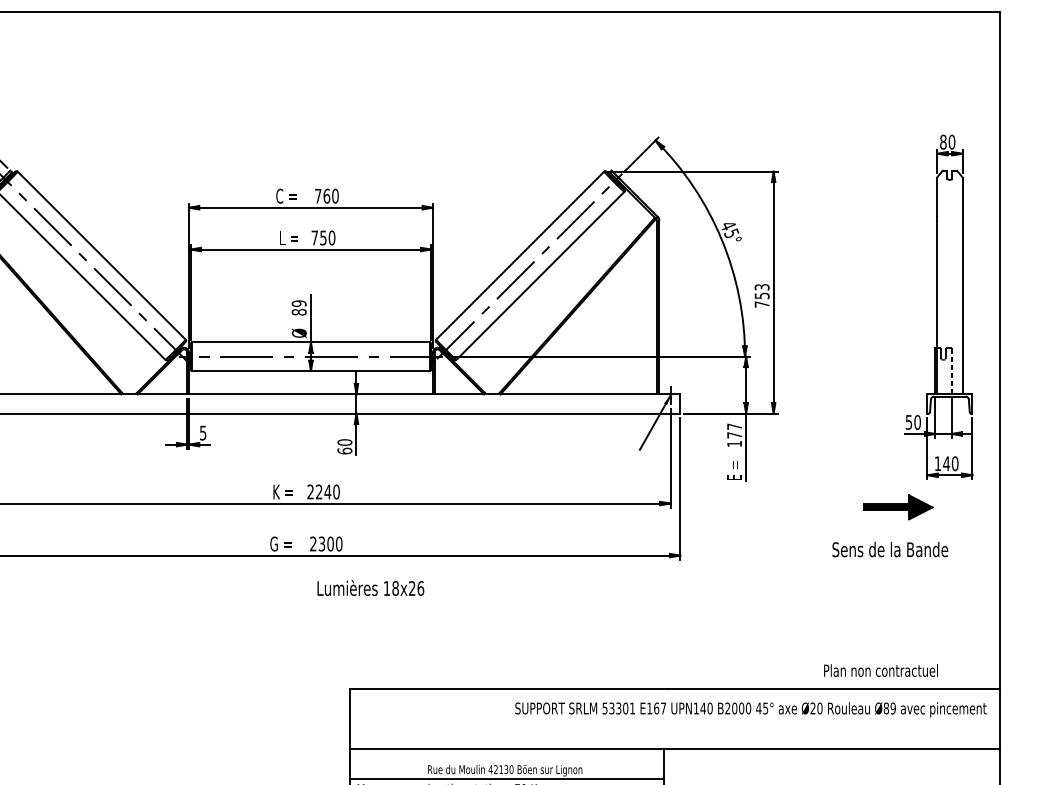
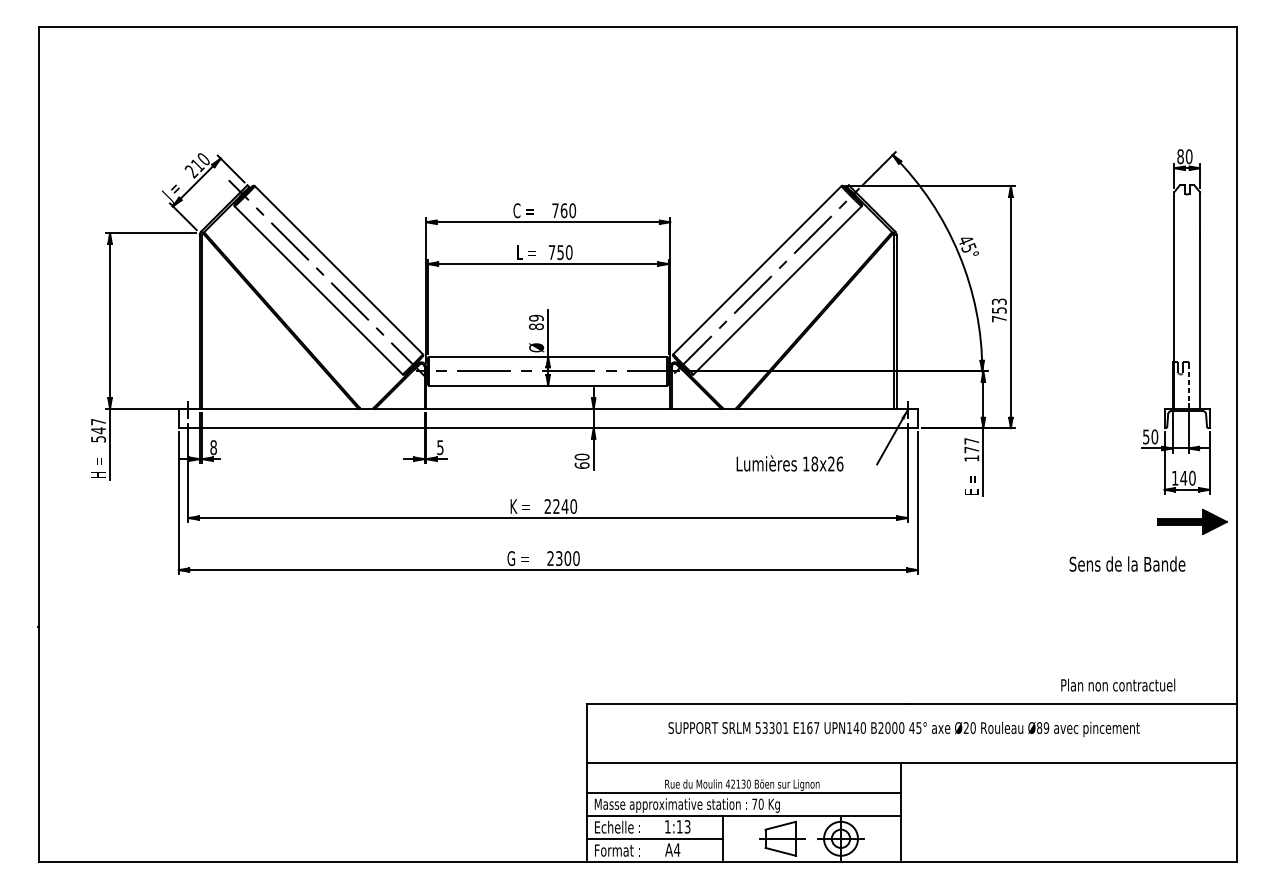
part: (898, 506) -> (1192, 521), moved
text: (370, 587) -> (789, 463), moved
text: (750, 709) -> (903, 729), moved

